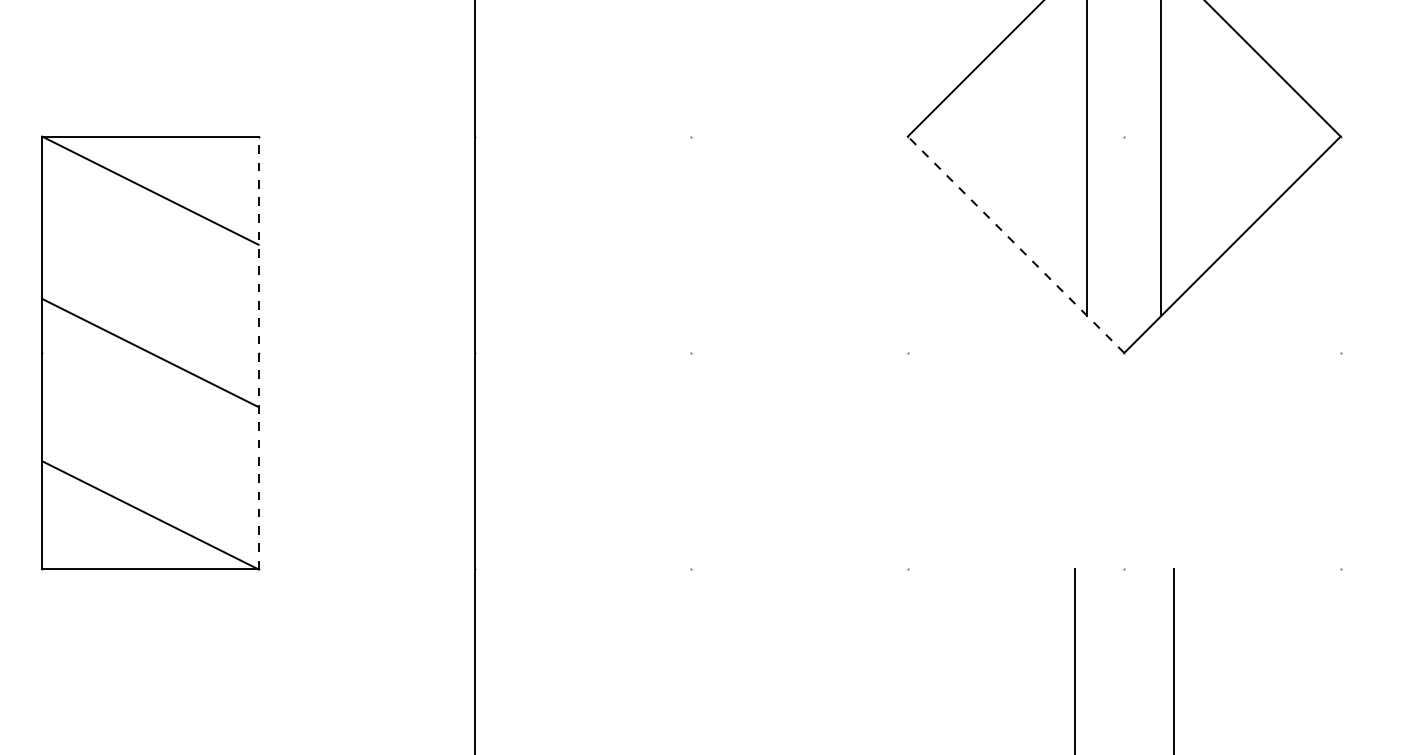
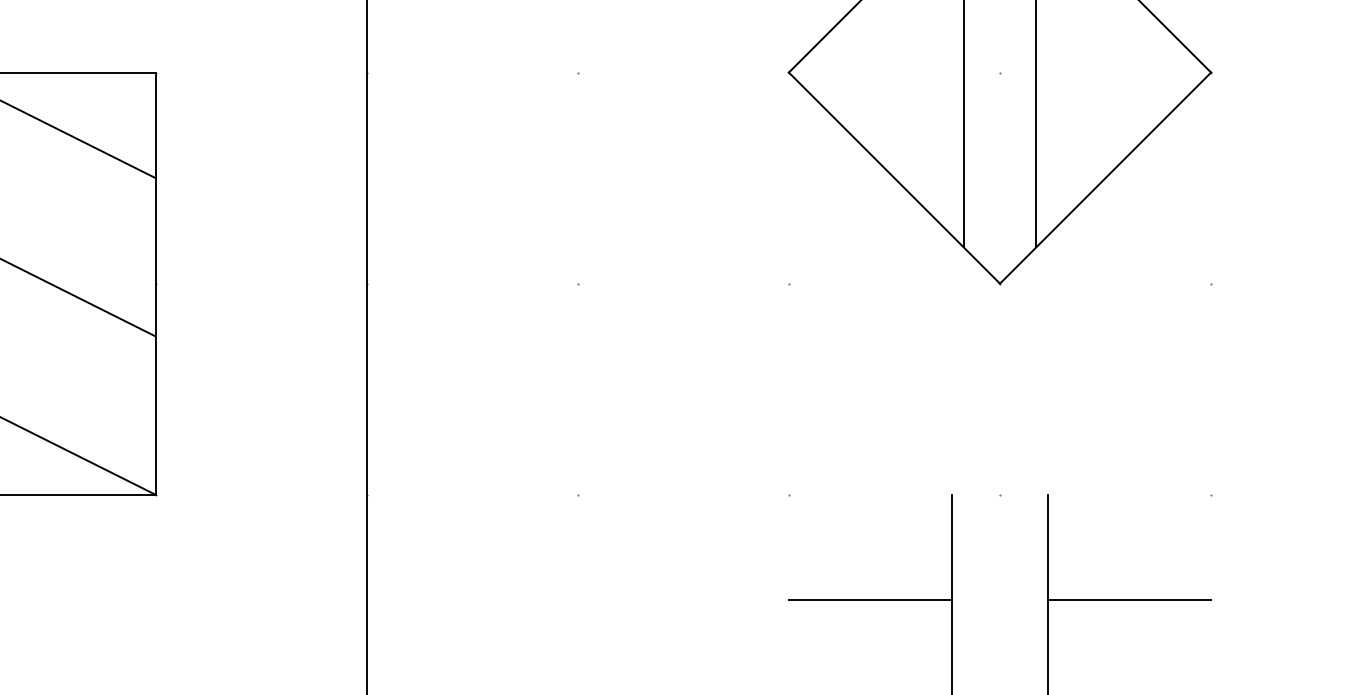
line: (1015, 244) -> (893, 177), dashed -> solid
line: (258, 352) -> (155, 283), dashed -> solid
line: (990, 677) -> (869, 600), added
line: (1256, 677) -> (1128, 600), added

